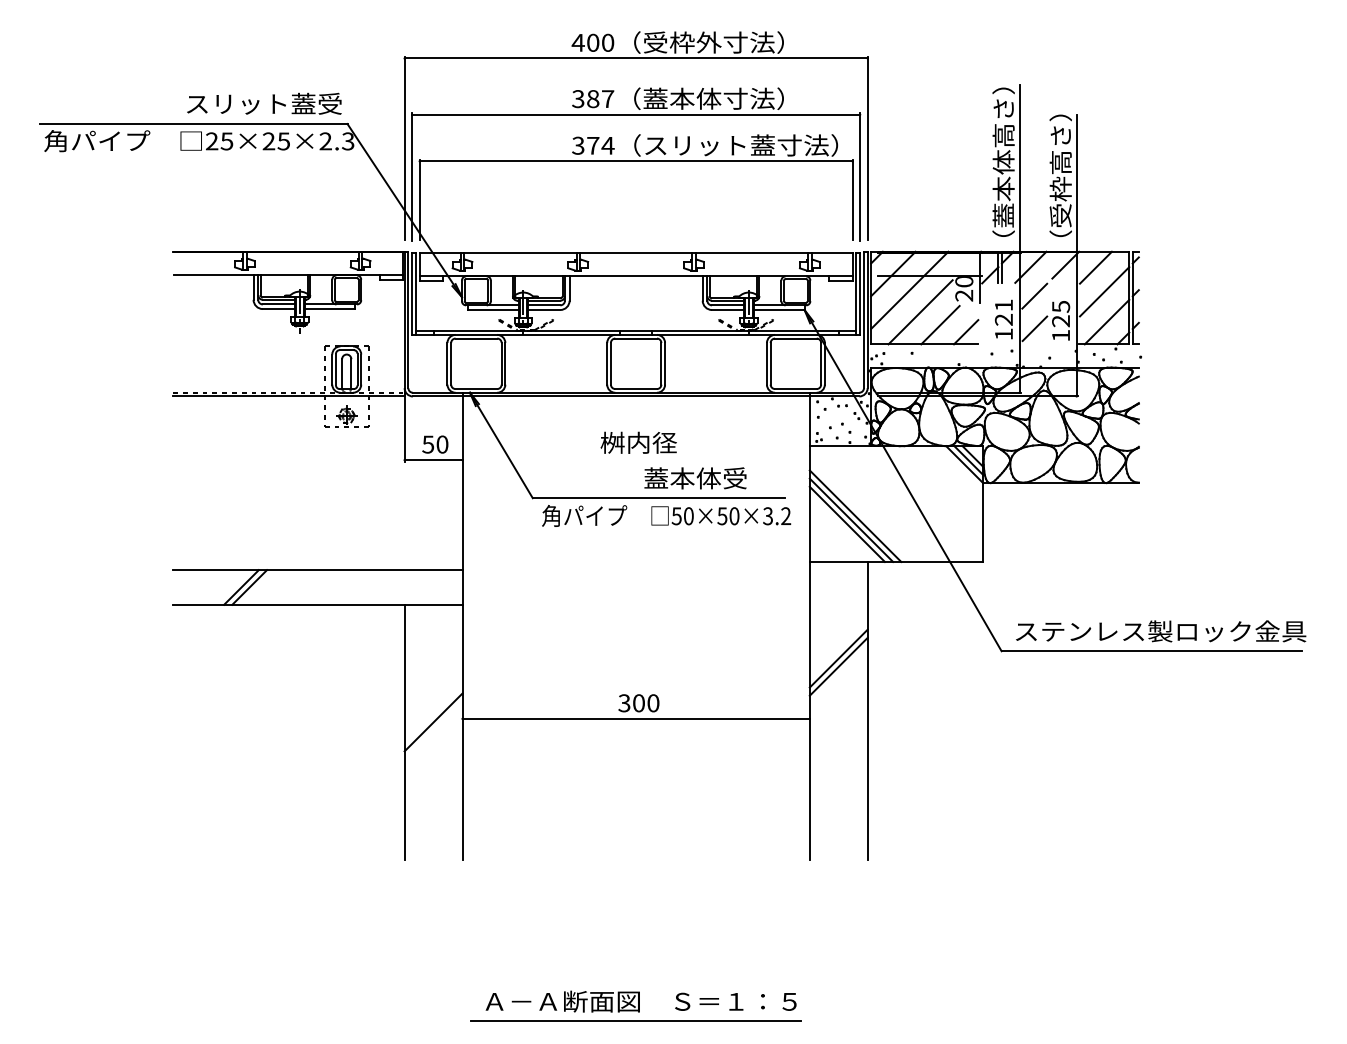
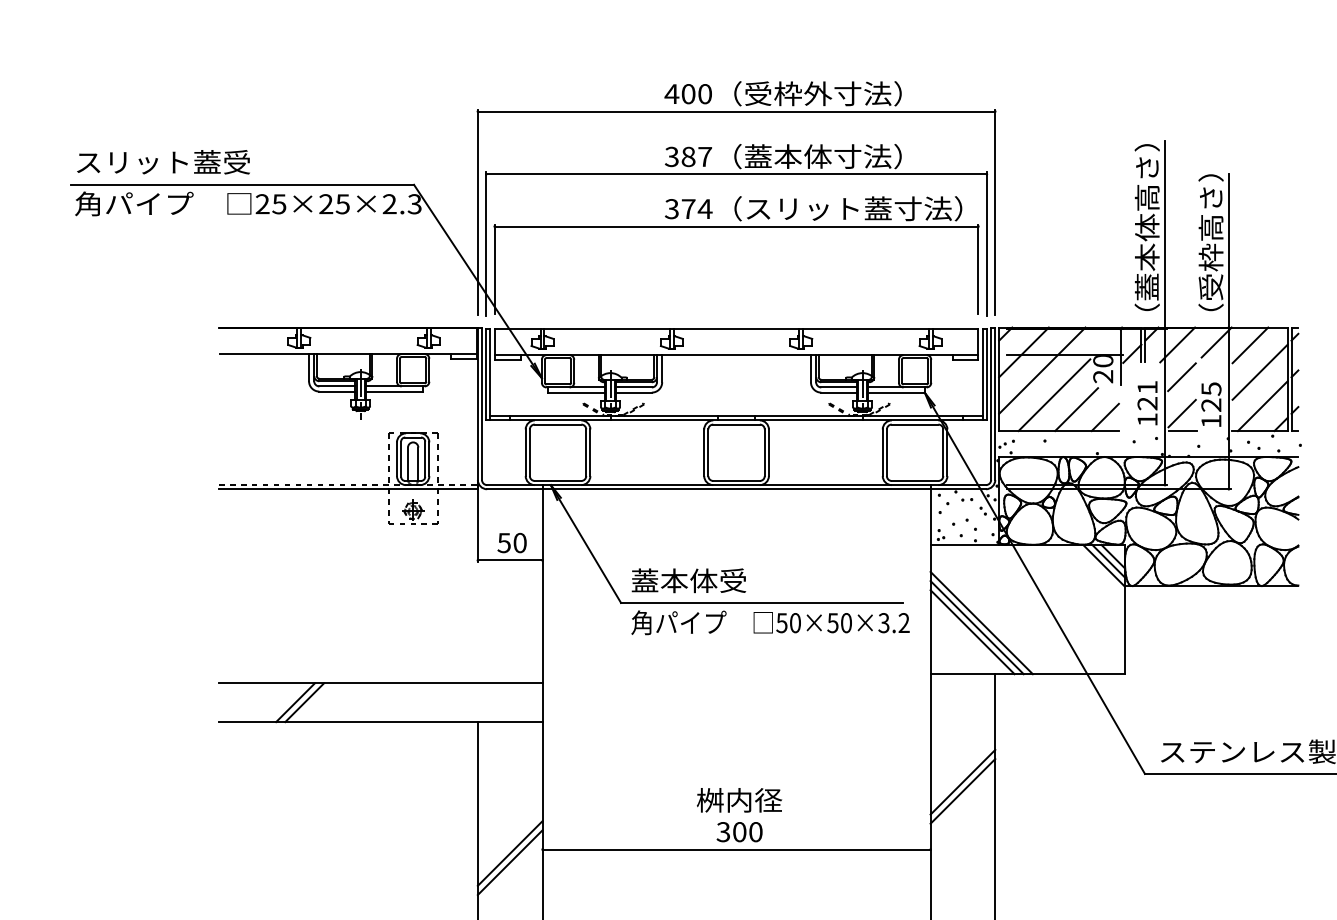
text: (264, 103) -> (163, 161), moved
line: (1035, 344) -> (1182, 431), added
text: (638, 442) -> (739, 799), moved
text: (695, 478) -> (688, 580), moved
line: (433, 730) -> (510, 862), added

